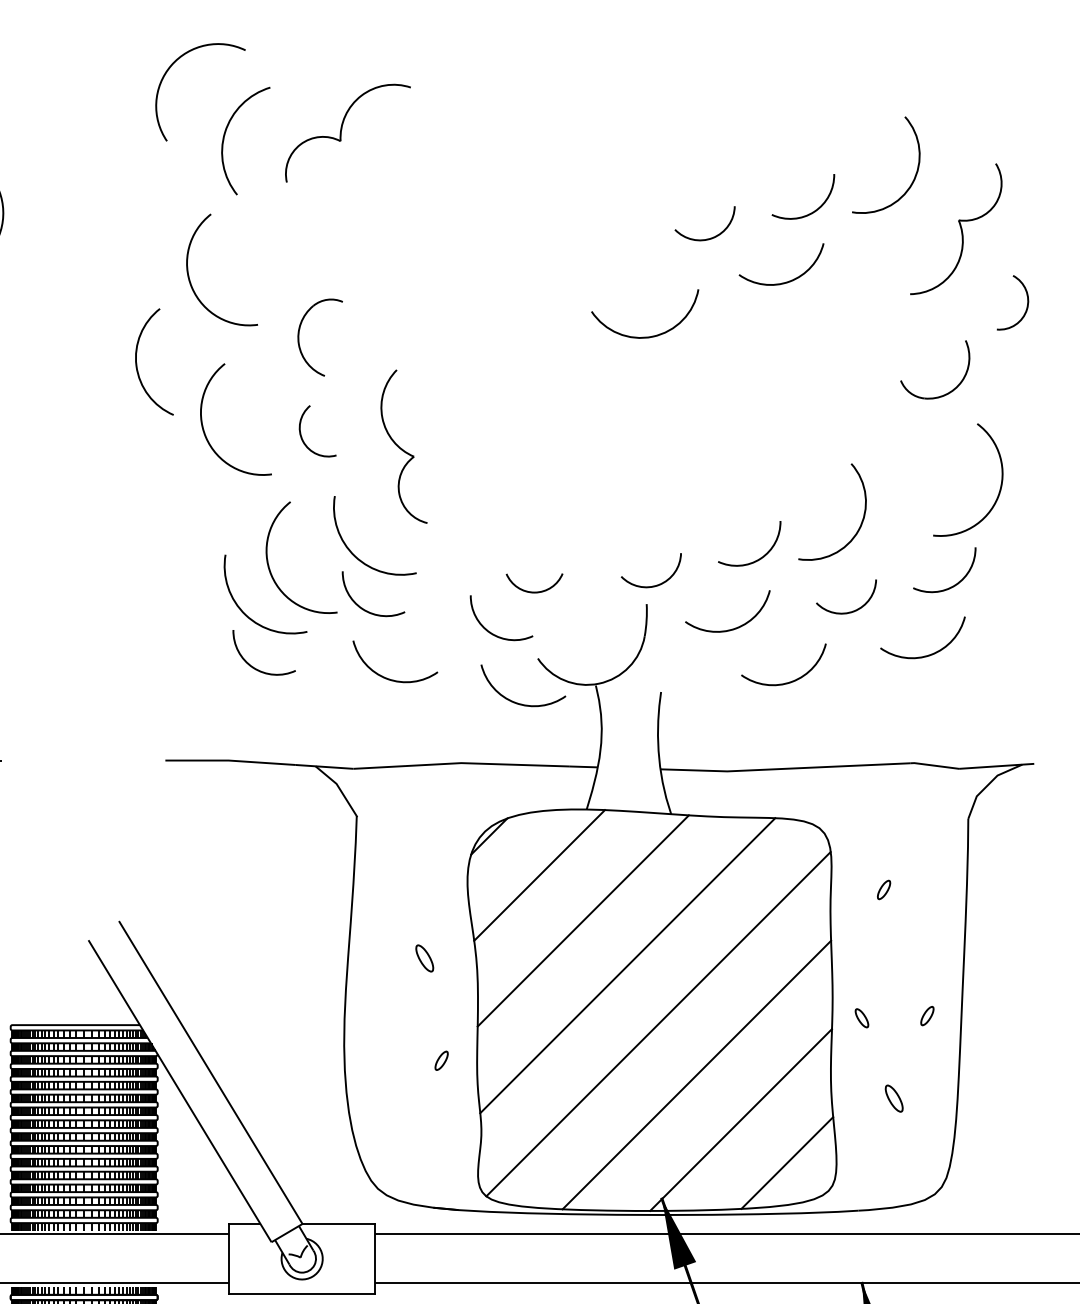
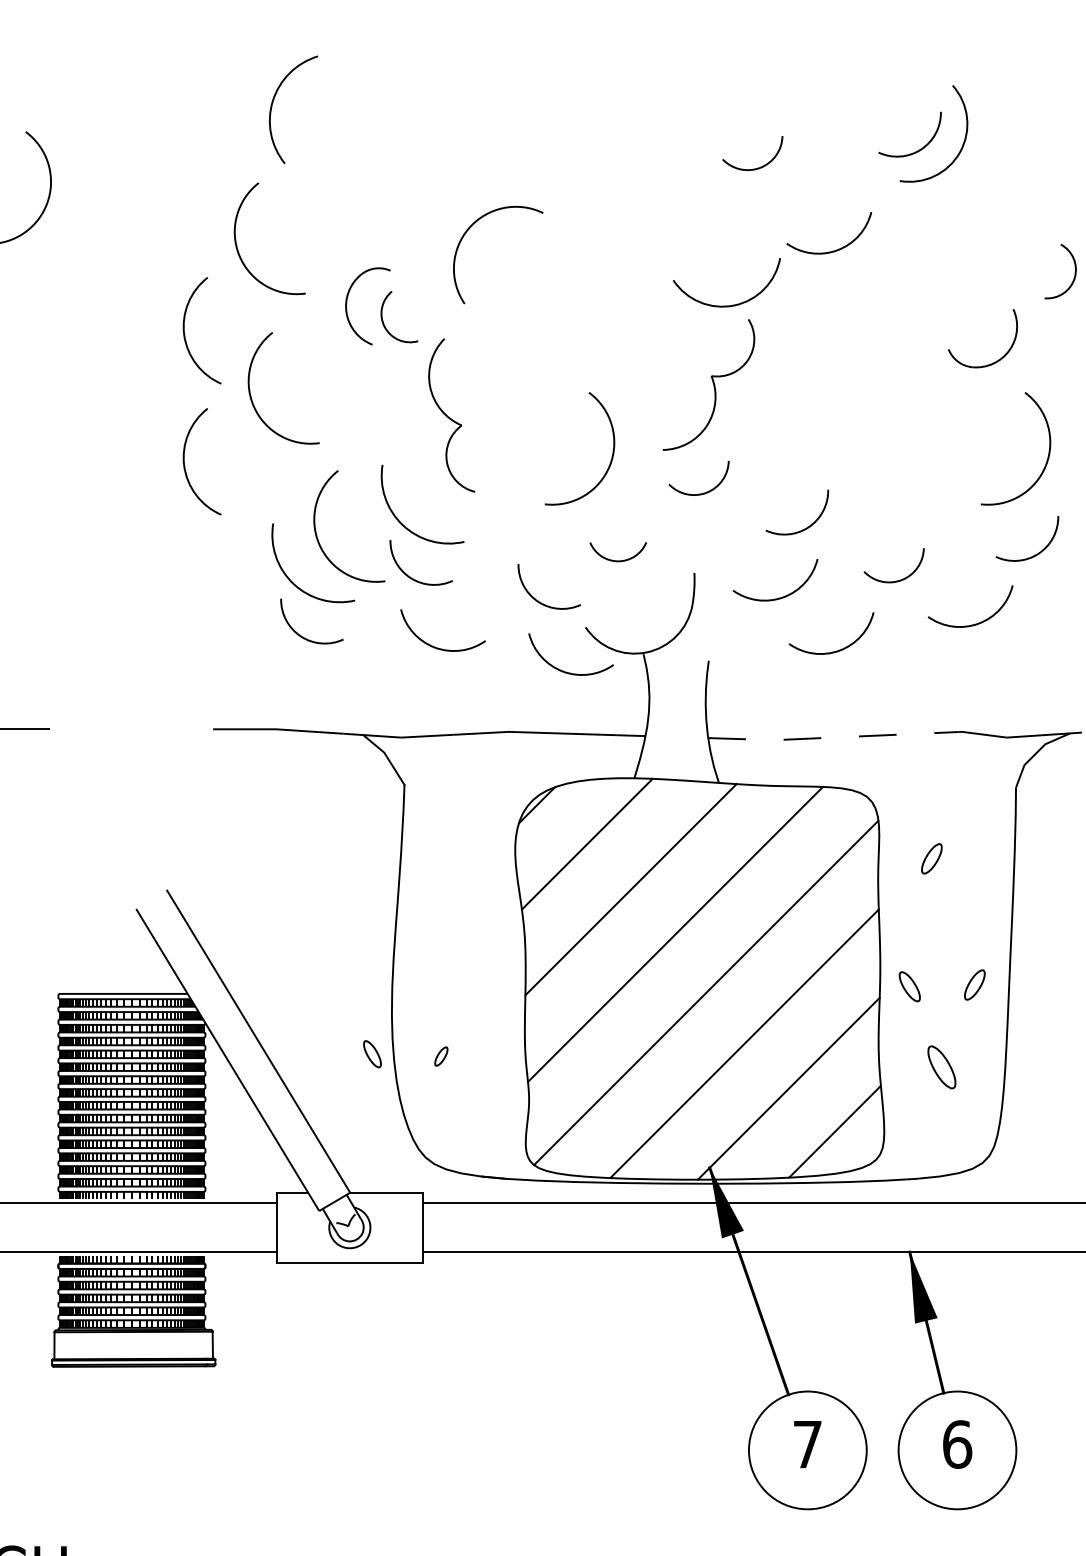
arc: (173, 64) -> (471, 227), moved
part: (347, 132) -> (395, 101), removed
arc: (813, 210) -> (920, 148), moved
part: (955, 228) -> (708, 384), moved
arc: (709, 237) -> (757, 167), moved
arc: (650, 335) -> (732, 304), moved
arc: (302, 437) -> (384, 323), moved
arc: (563, 487) -> (611, 456), added
arc: (137, 496) -> (185, 465), added
arc: (860, 522) -> (908, 491), removed
arc: (655, 584) -> (703, 492), moved
arc: (953, 584) -> (1036, 553), moved
arc: (533, 591) -> (617, 560), moved
line: (784, 768) -> (832, 737), solid -> dashed
part: (883, 889) -> (931, 858), size x1.6
part: (424, 958) -> (372, 1054), moved
part: (927, 1015) -> (975, 984), size x1.6
part: (861, 1018) -> (909, 987), size x1.6
part: (441, 1060) -> (441, 1056), moved
part: (893, 1098) -> (941, 1067), size x1.6

